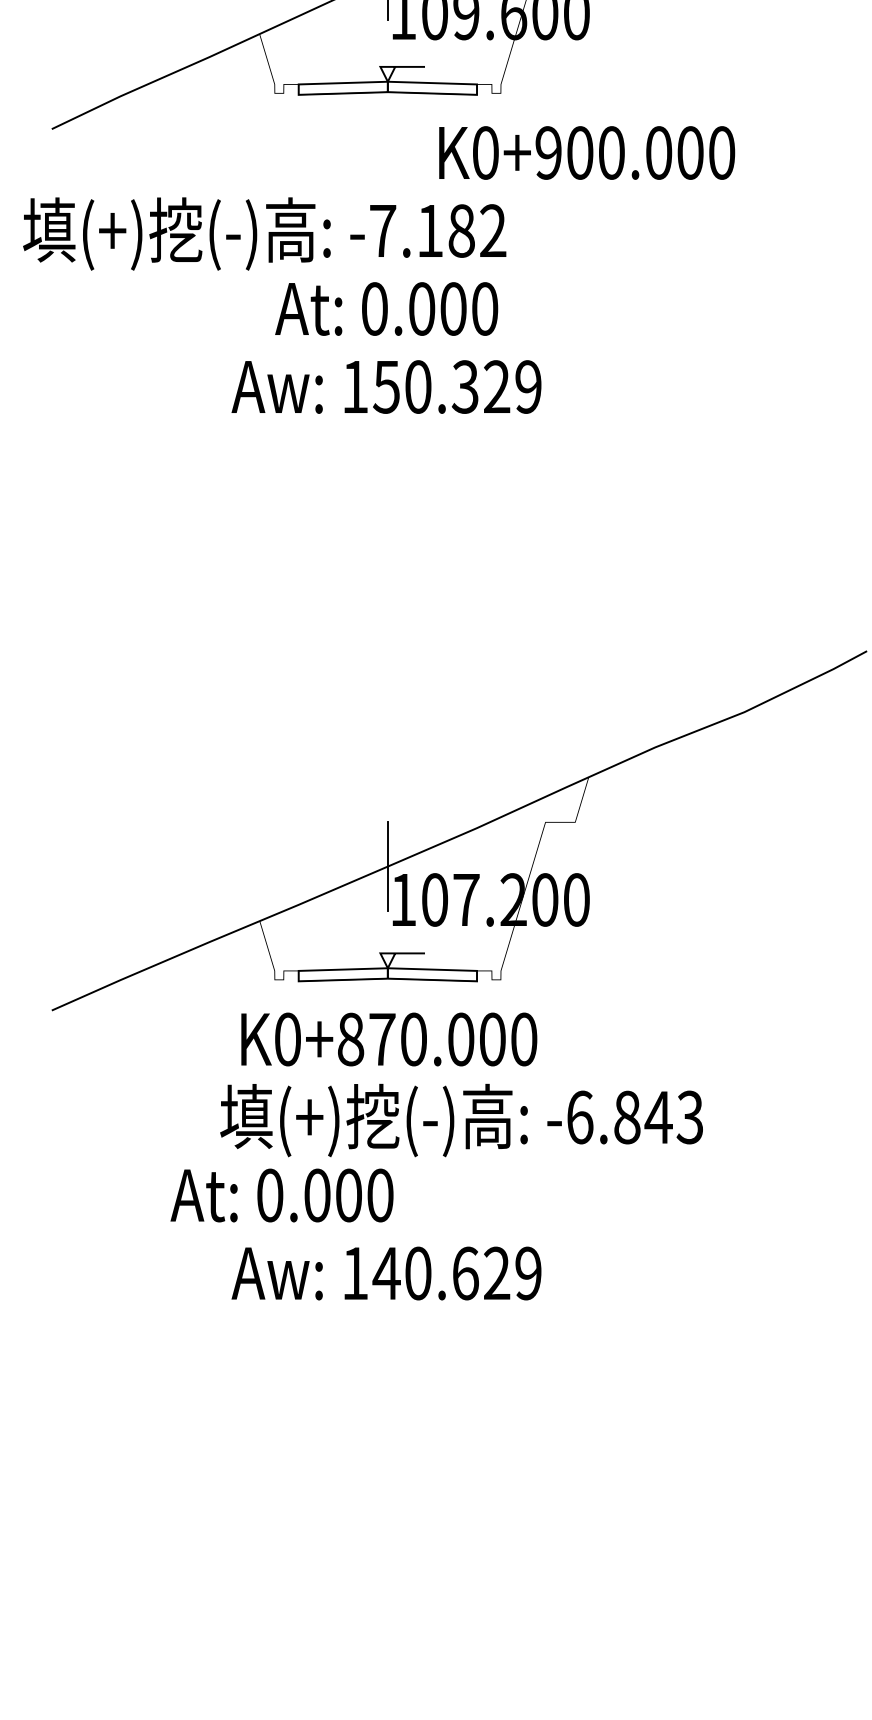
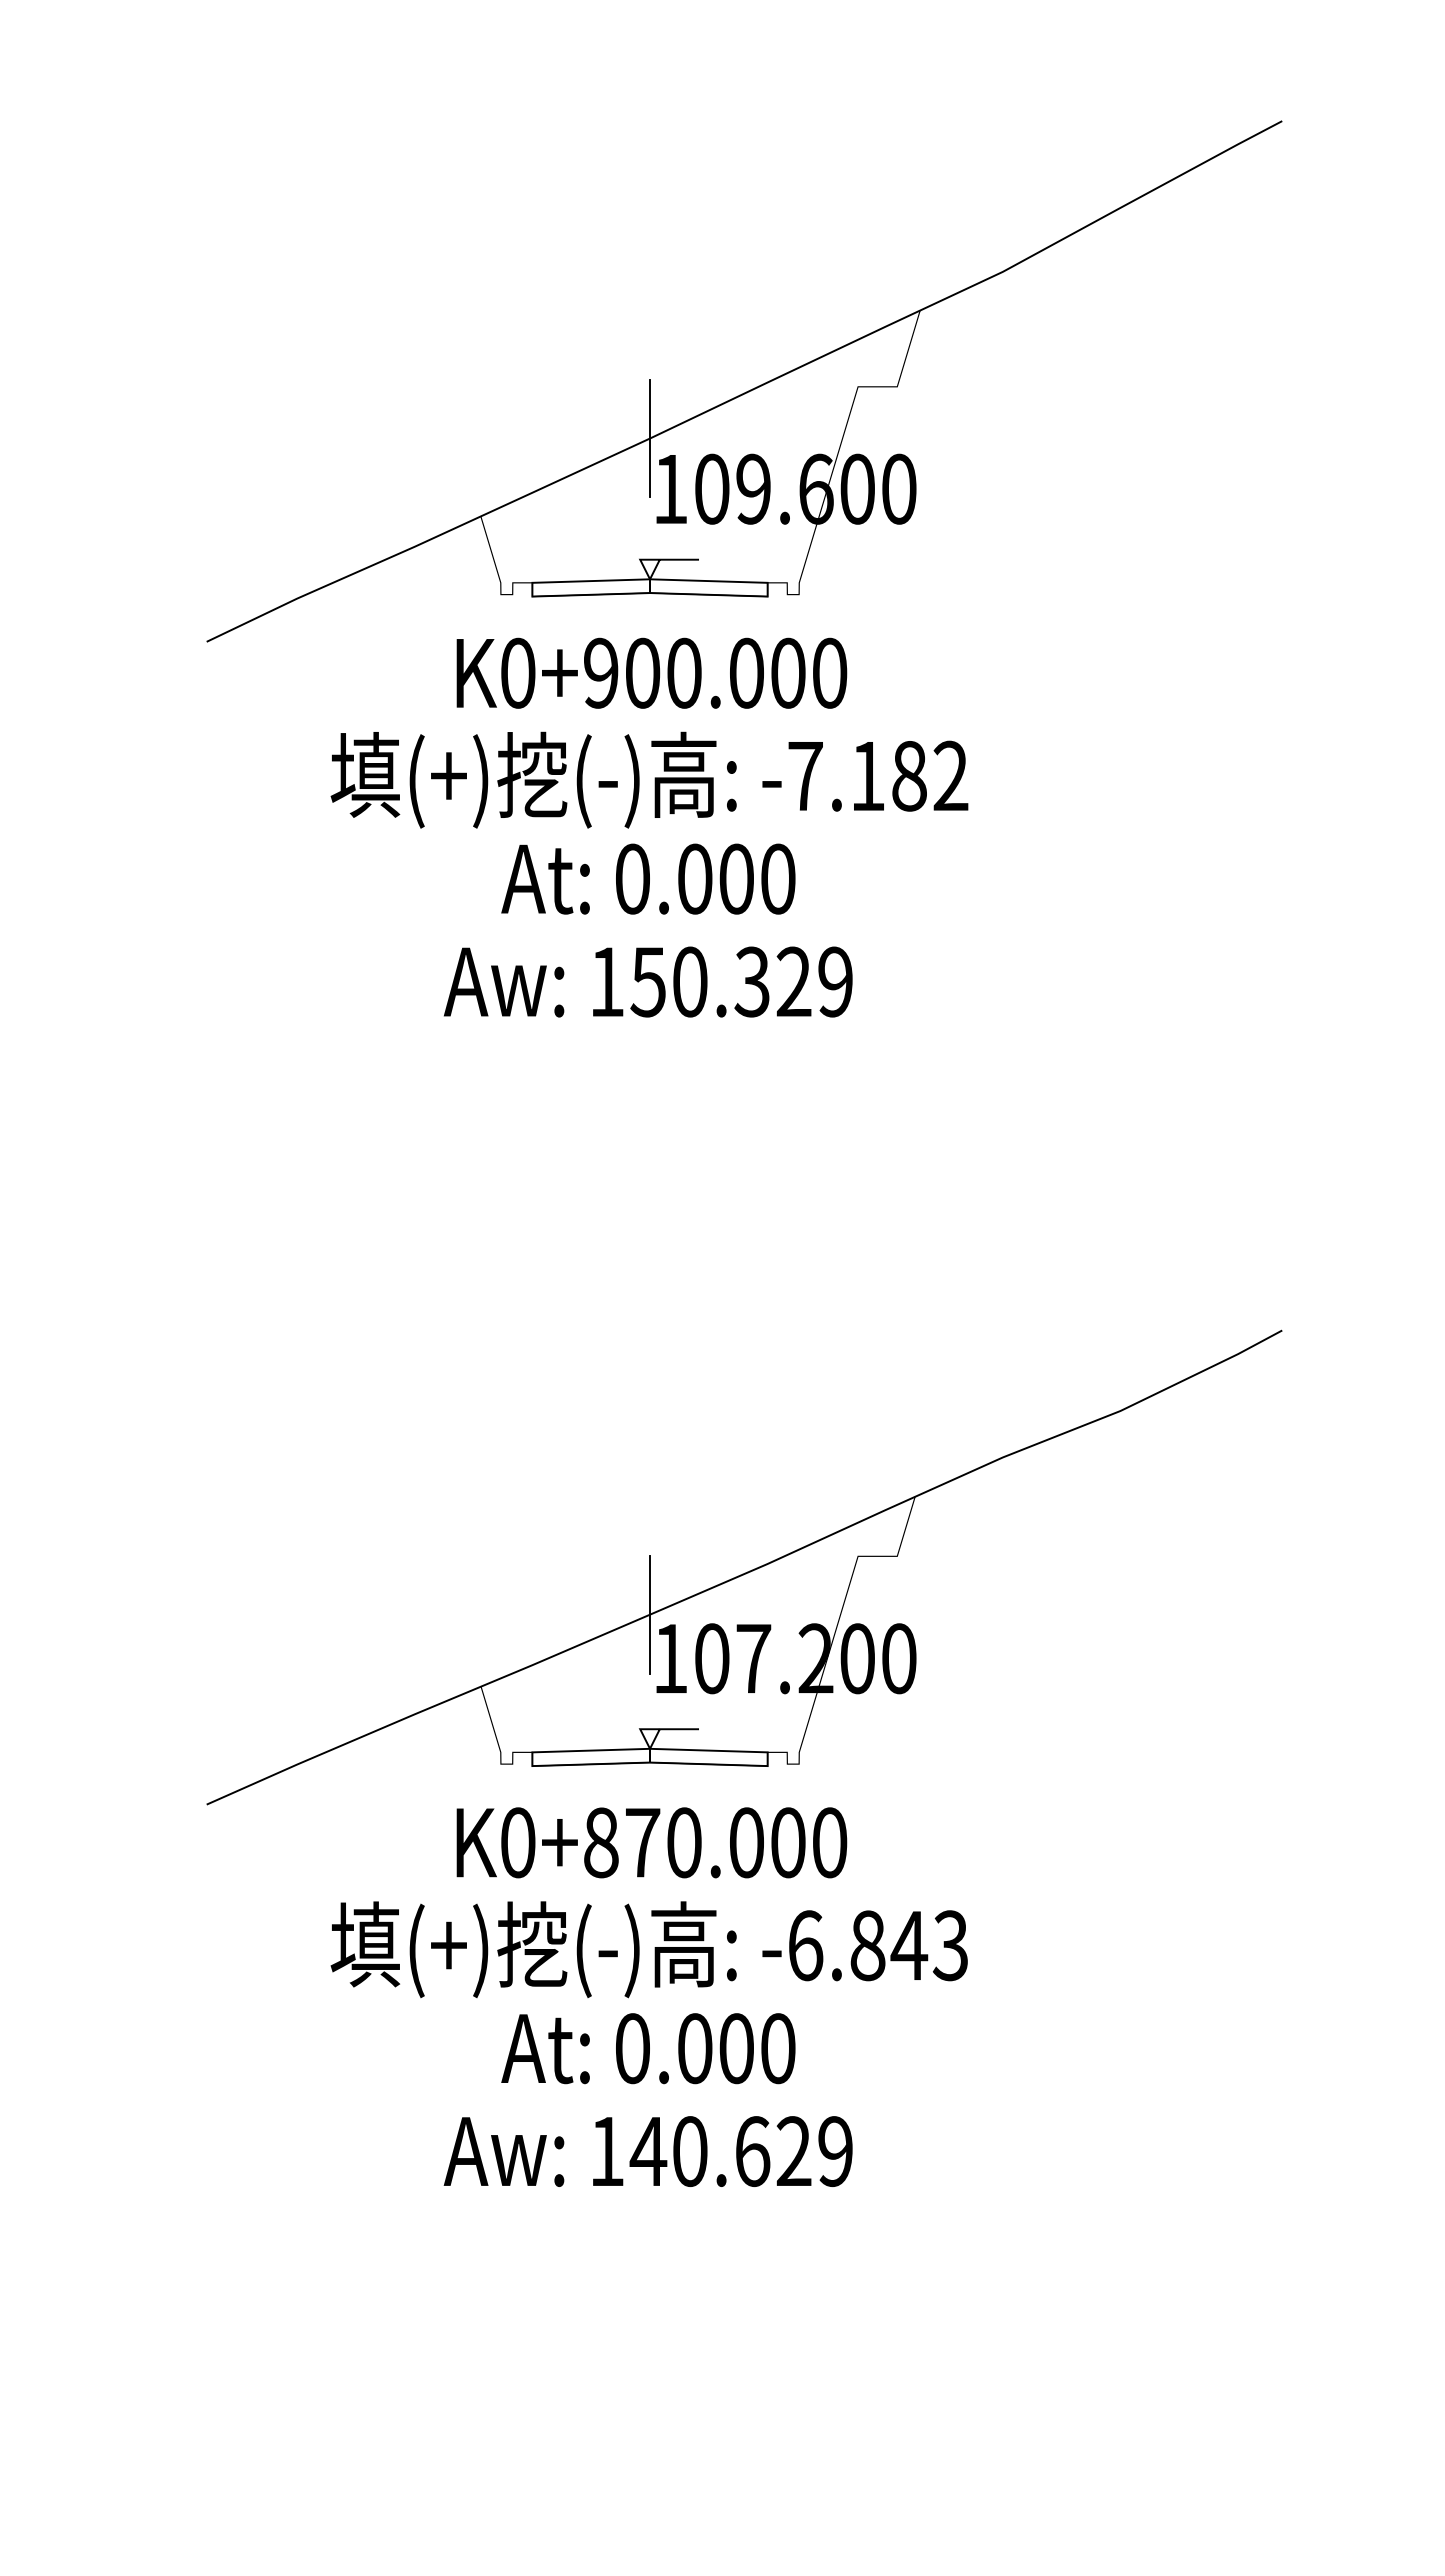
text: (586, 152) -> (651, 672), moved
text: (264, 233) -> (649, 779), moved
text: (460, 1120) -> (648, 1949), moved
text: (282, 1195) -> (648, 2048), moved

